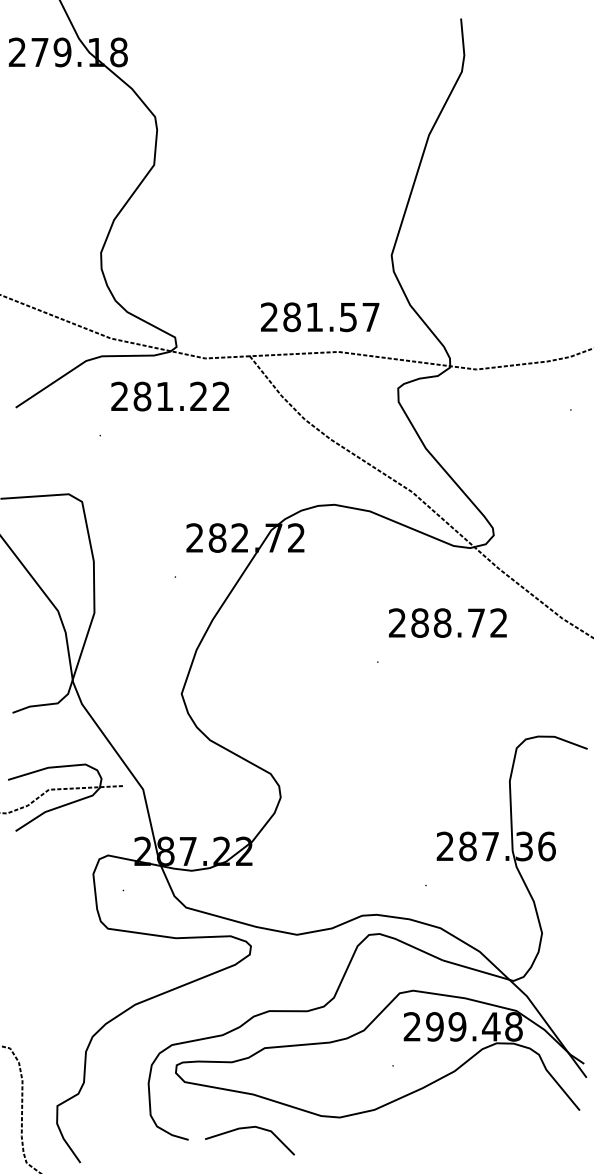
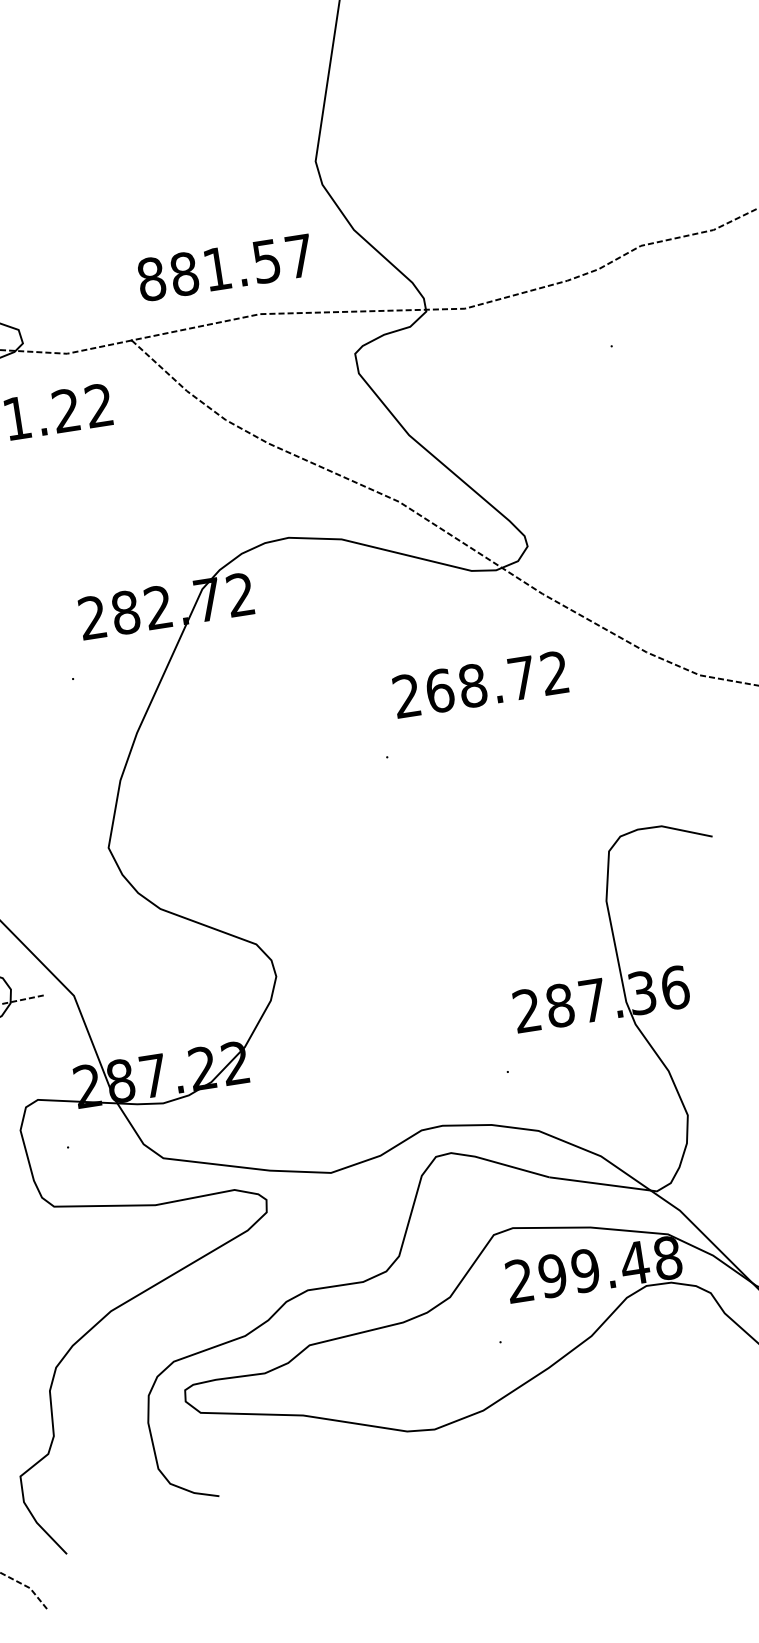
text: (269, 317) -> (151, 279), 281.57 -> 881.57
text: (420, 622) -> (440, 689), 288.72 -> 268.72
line: (249, 1128) -> (305, 1465), removed

